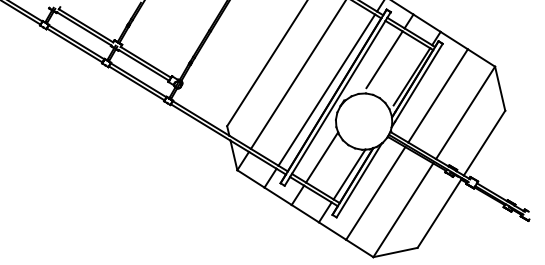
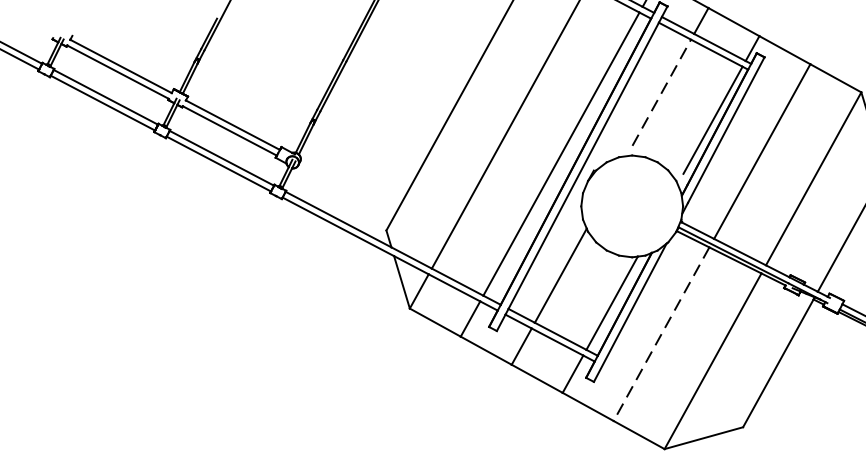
line: (384, 59) -> (661, 92), solid -> dashed
line: (375, 193) -> (661, 334), solid -> dashed

